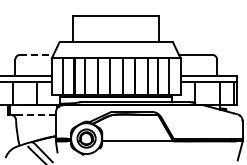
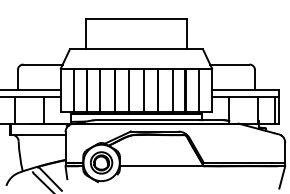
line: (36, 54) -> (42, 64), dashed -> solid
line: (37, 115) -> (43, 135), dashed -> solid

